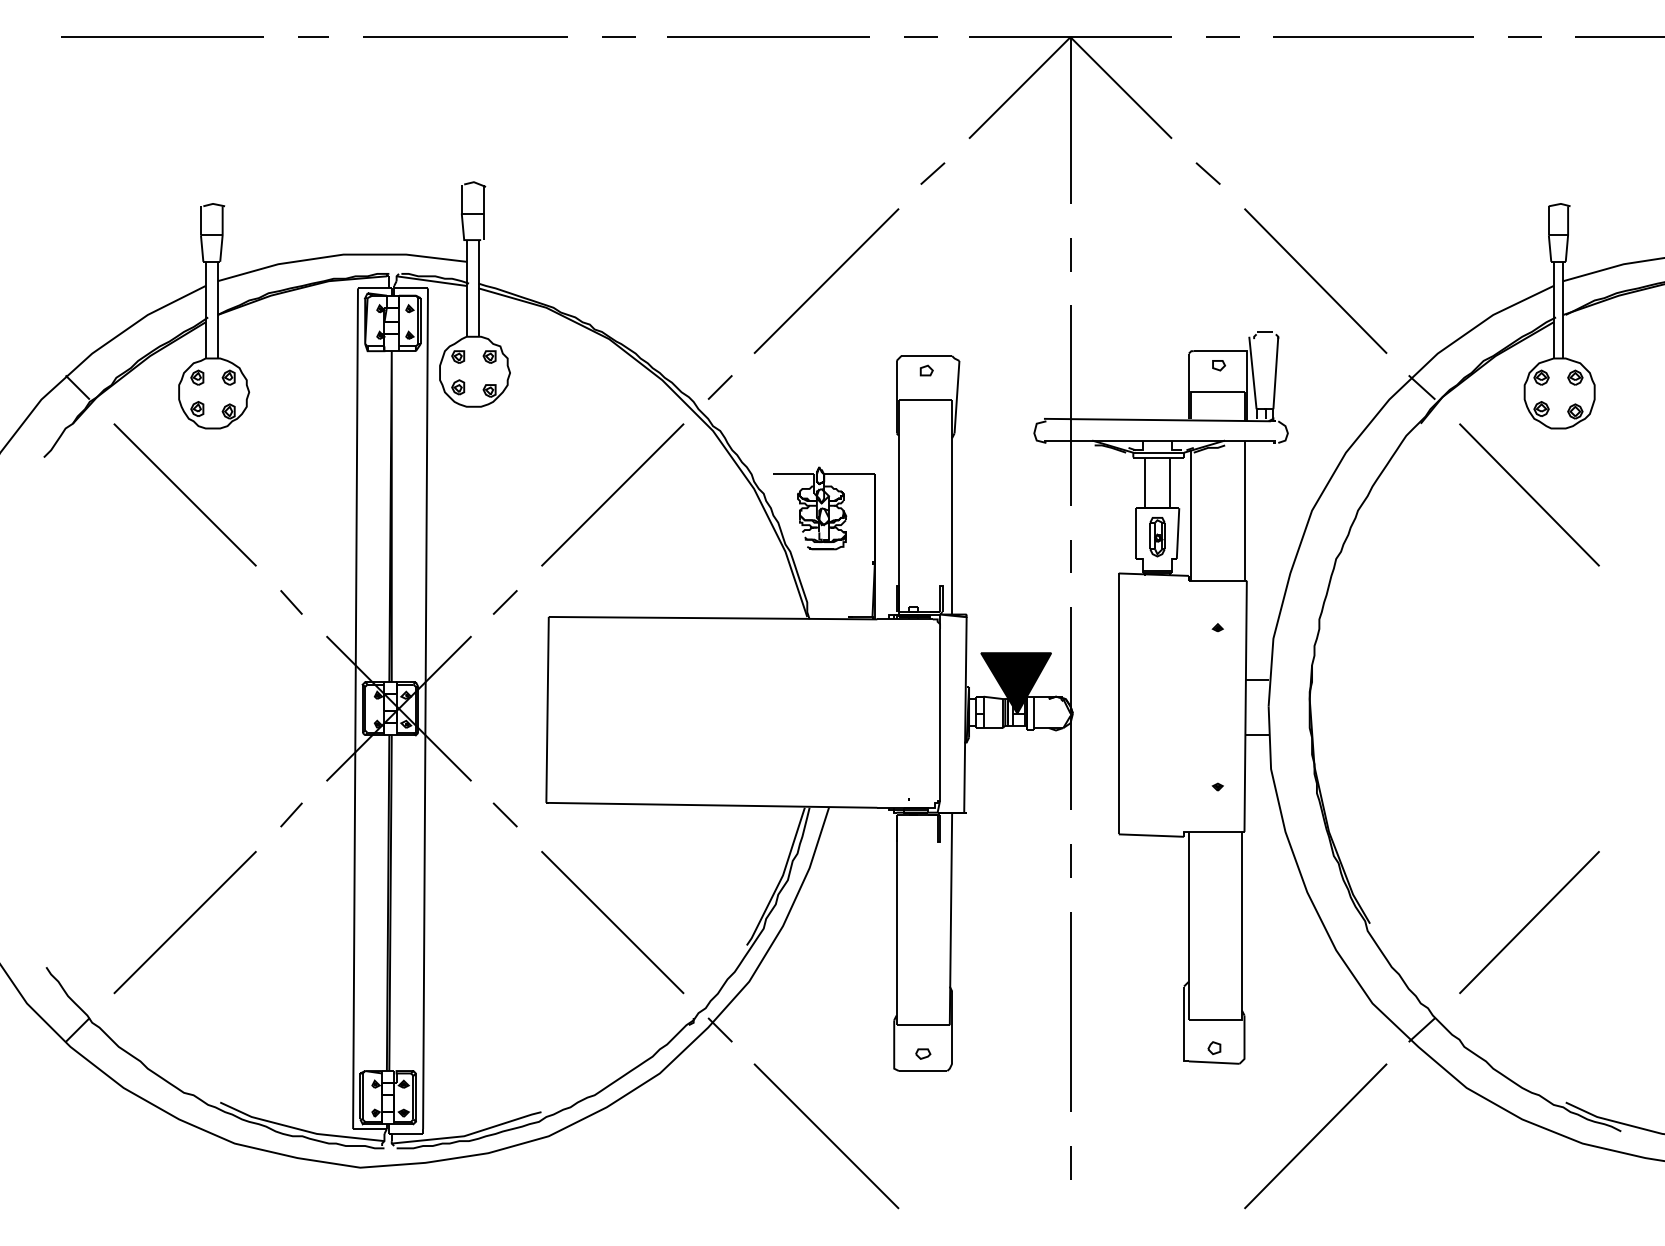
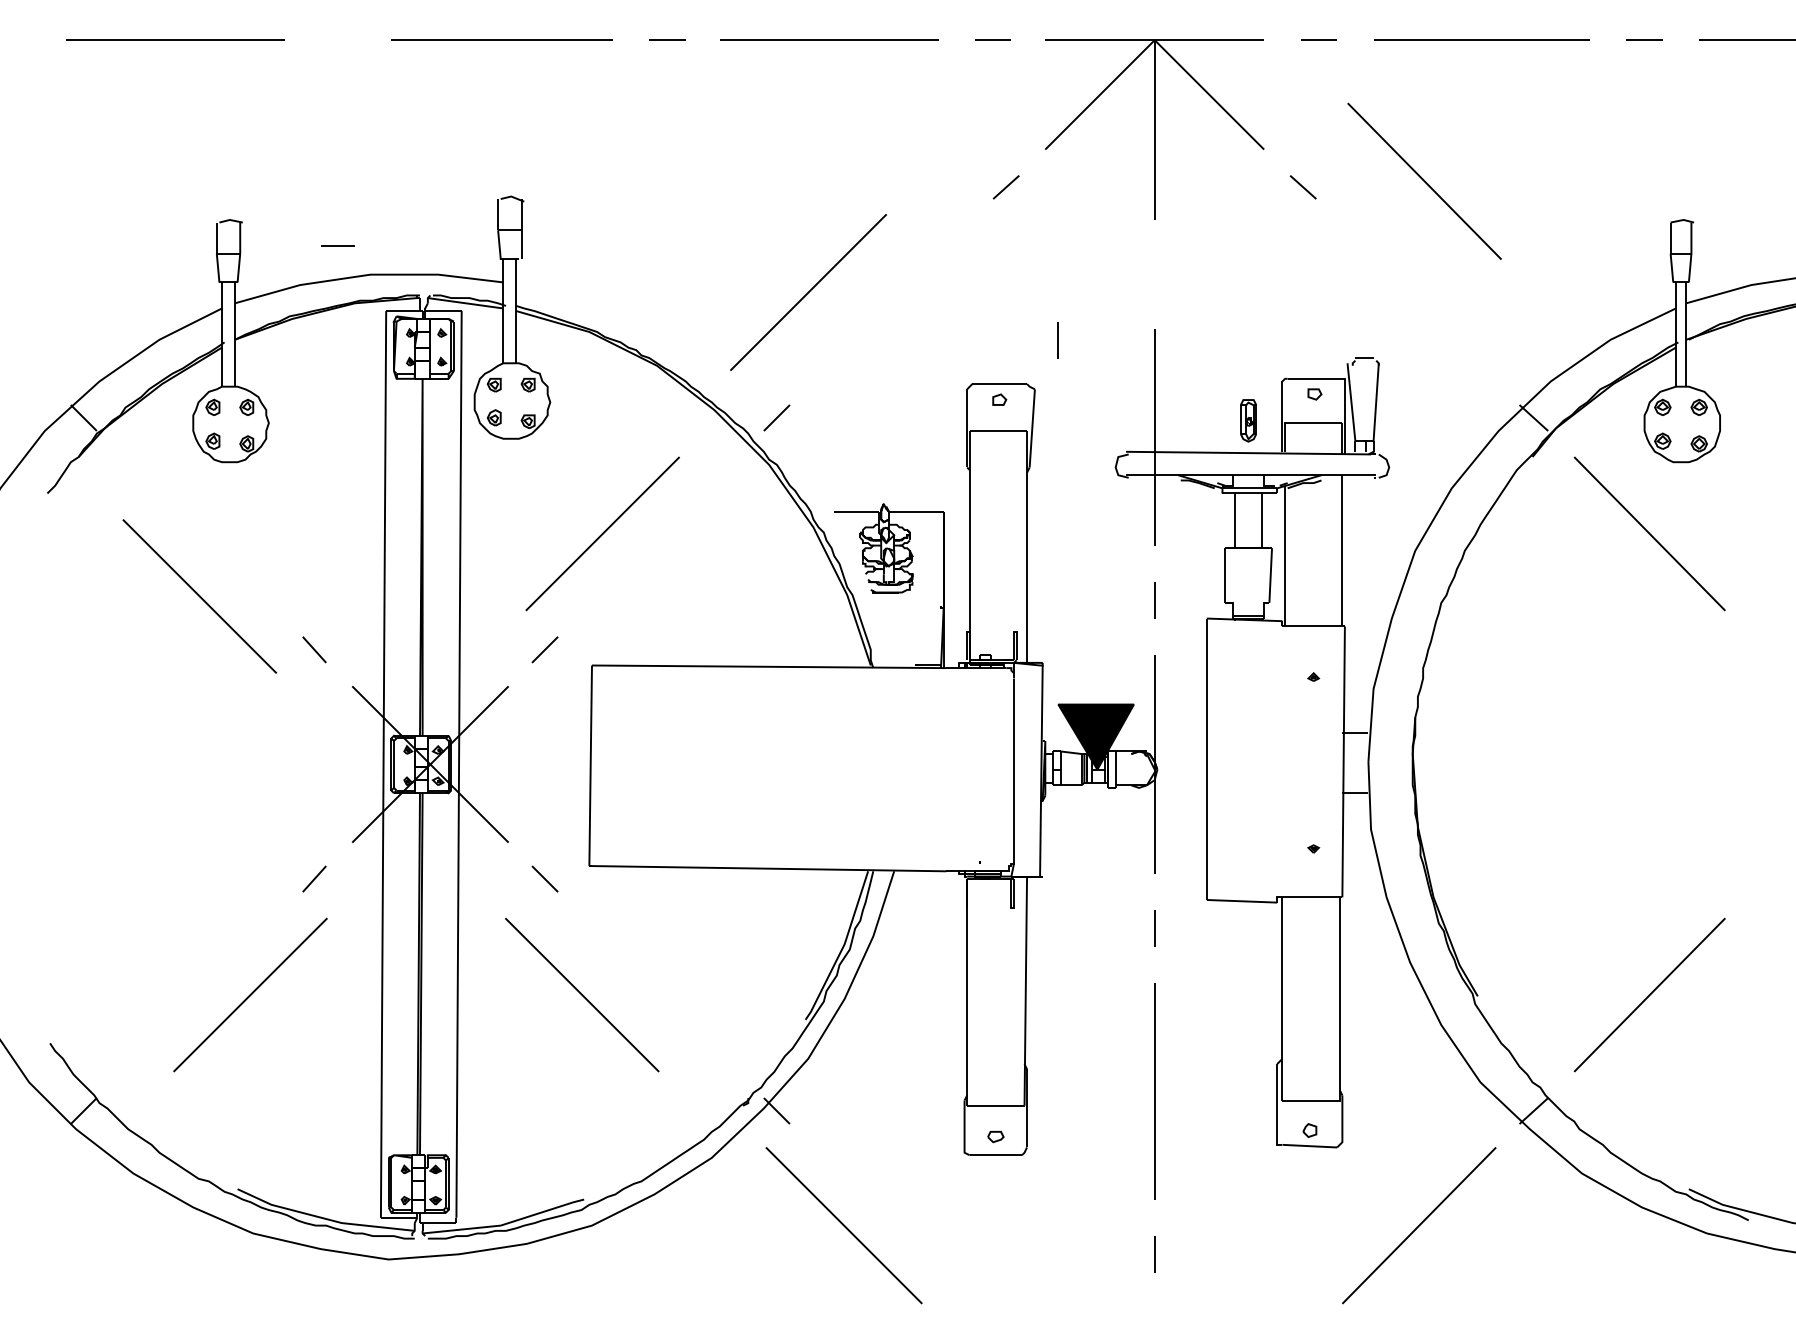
line: (313, 36) -> (338, 245), moved
line: (1070, 254) -> (1057, 340), moved
line: (826, 280) -> (808, 291), moved
line: (1315, 280) -> (1424, 180), moved
line: (184, 494) -> (199, 595), moved
line: (612, 494) -> (602, 533), moved
part: (1157, 537) -> (1248, 421), moved
line: (184, 922) -> (249, 995), moved
line: (612, 922) -> (581, 995), moved
line: (826, 1136) -> (844, 1225), moved

